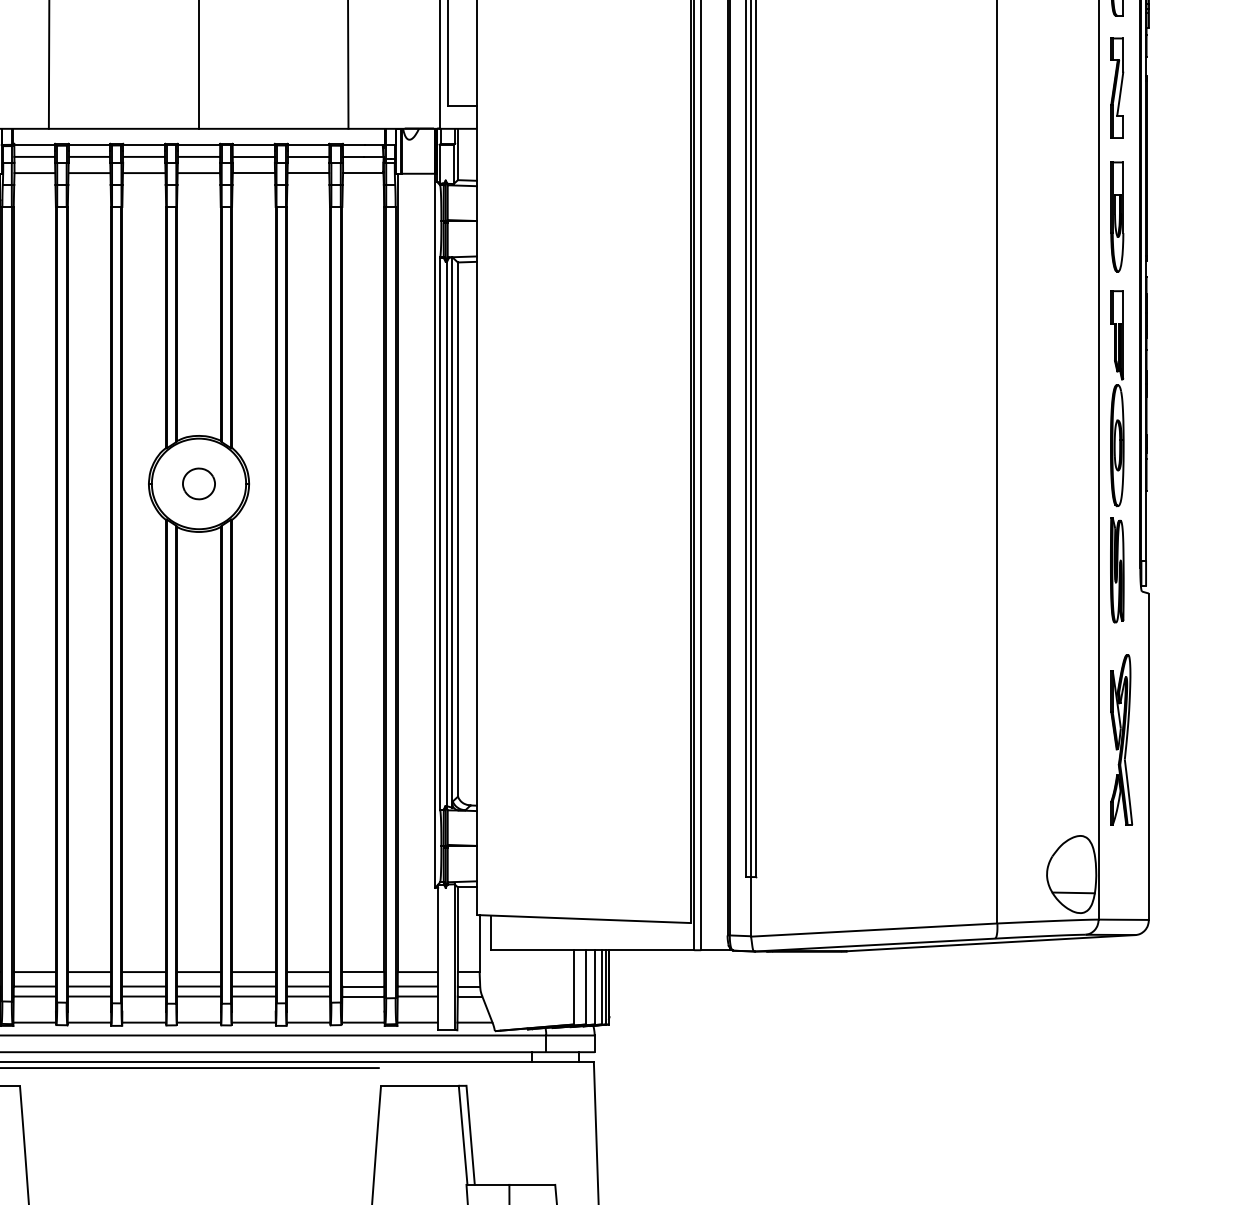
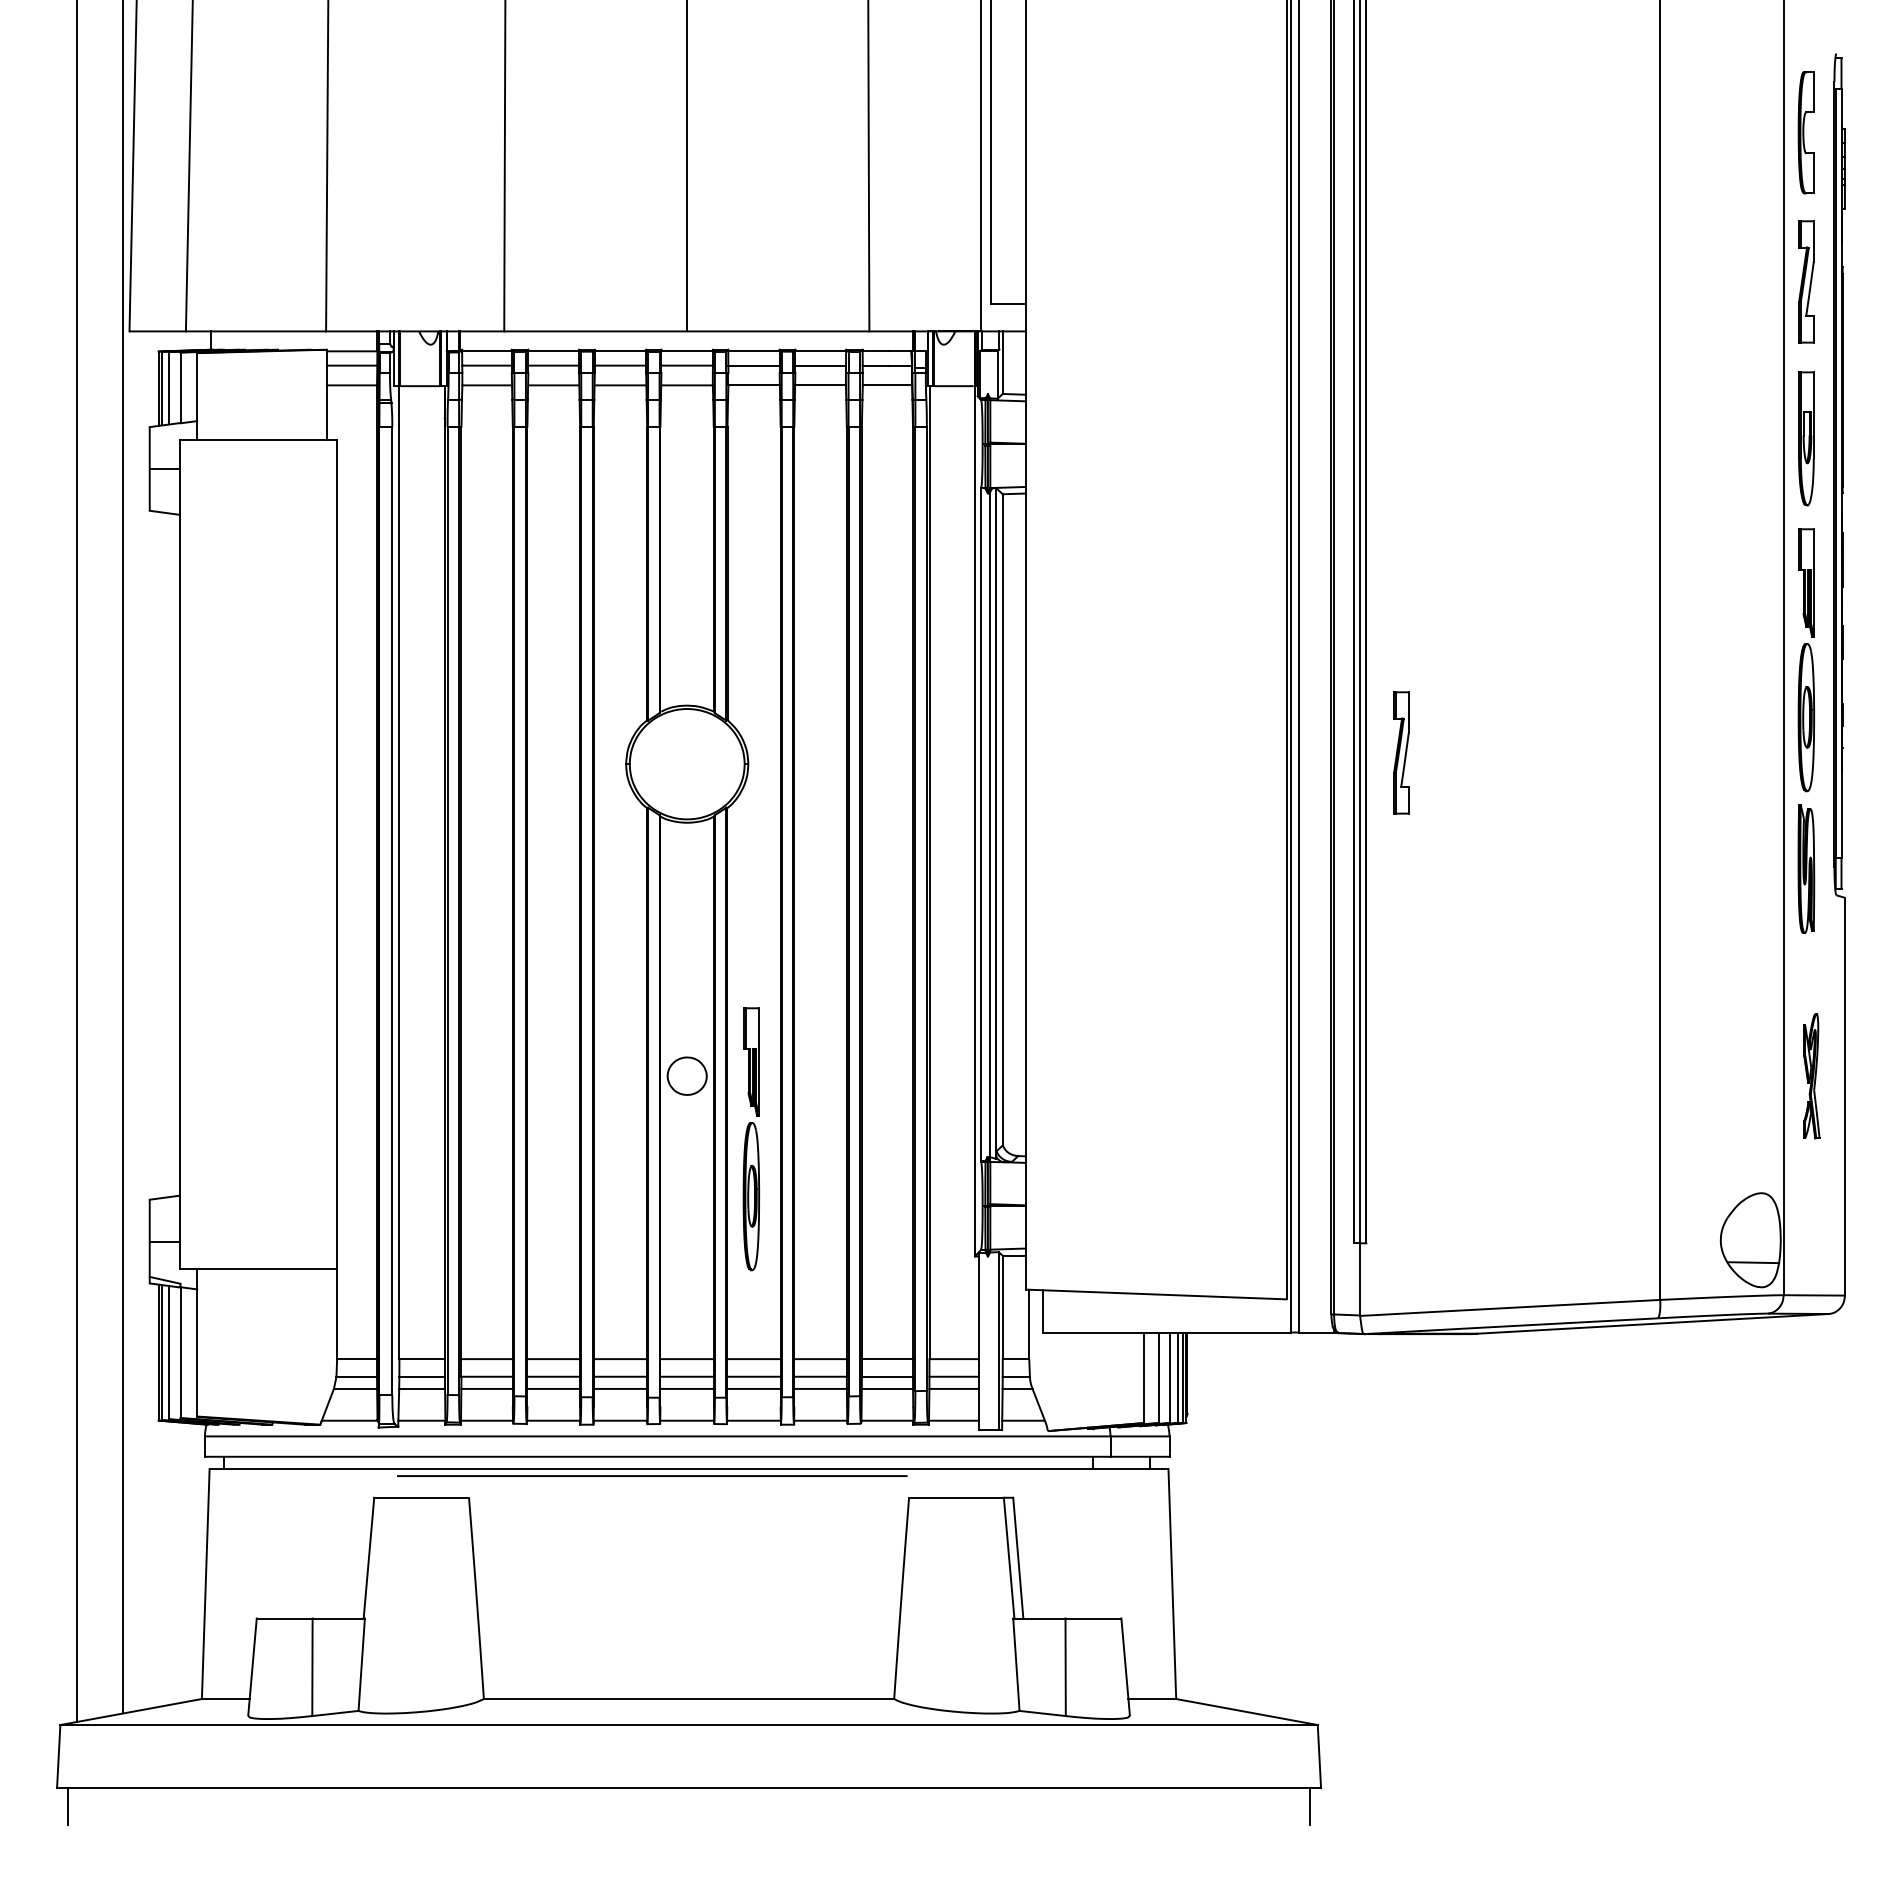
part: (785, 474) -> (1401, 752), added
part: (198, 483) -> (686, 1075), moved
part: (1121, 739) -> (1811, 1075), size x0.6
part: (251, 791) -> (751, 1139), added

